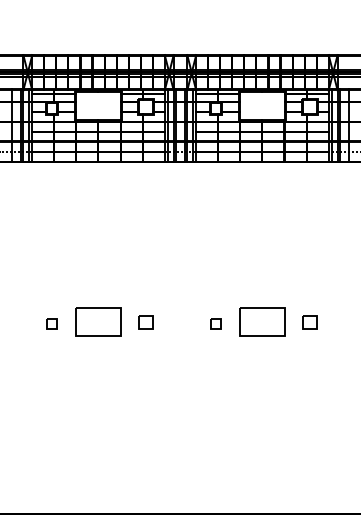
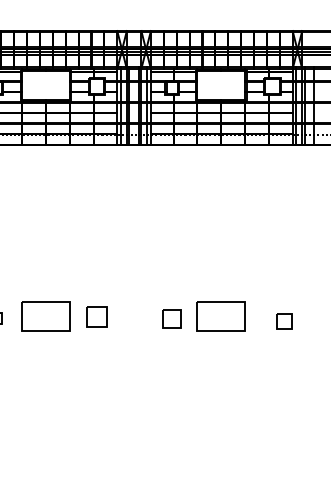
part: (145, 322) -> (96, 317), size x1.4
part: (309, 322) -> (283, 321), moved
part: (215, 323) -> (171, 318), size x1.6

